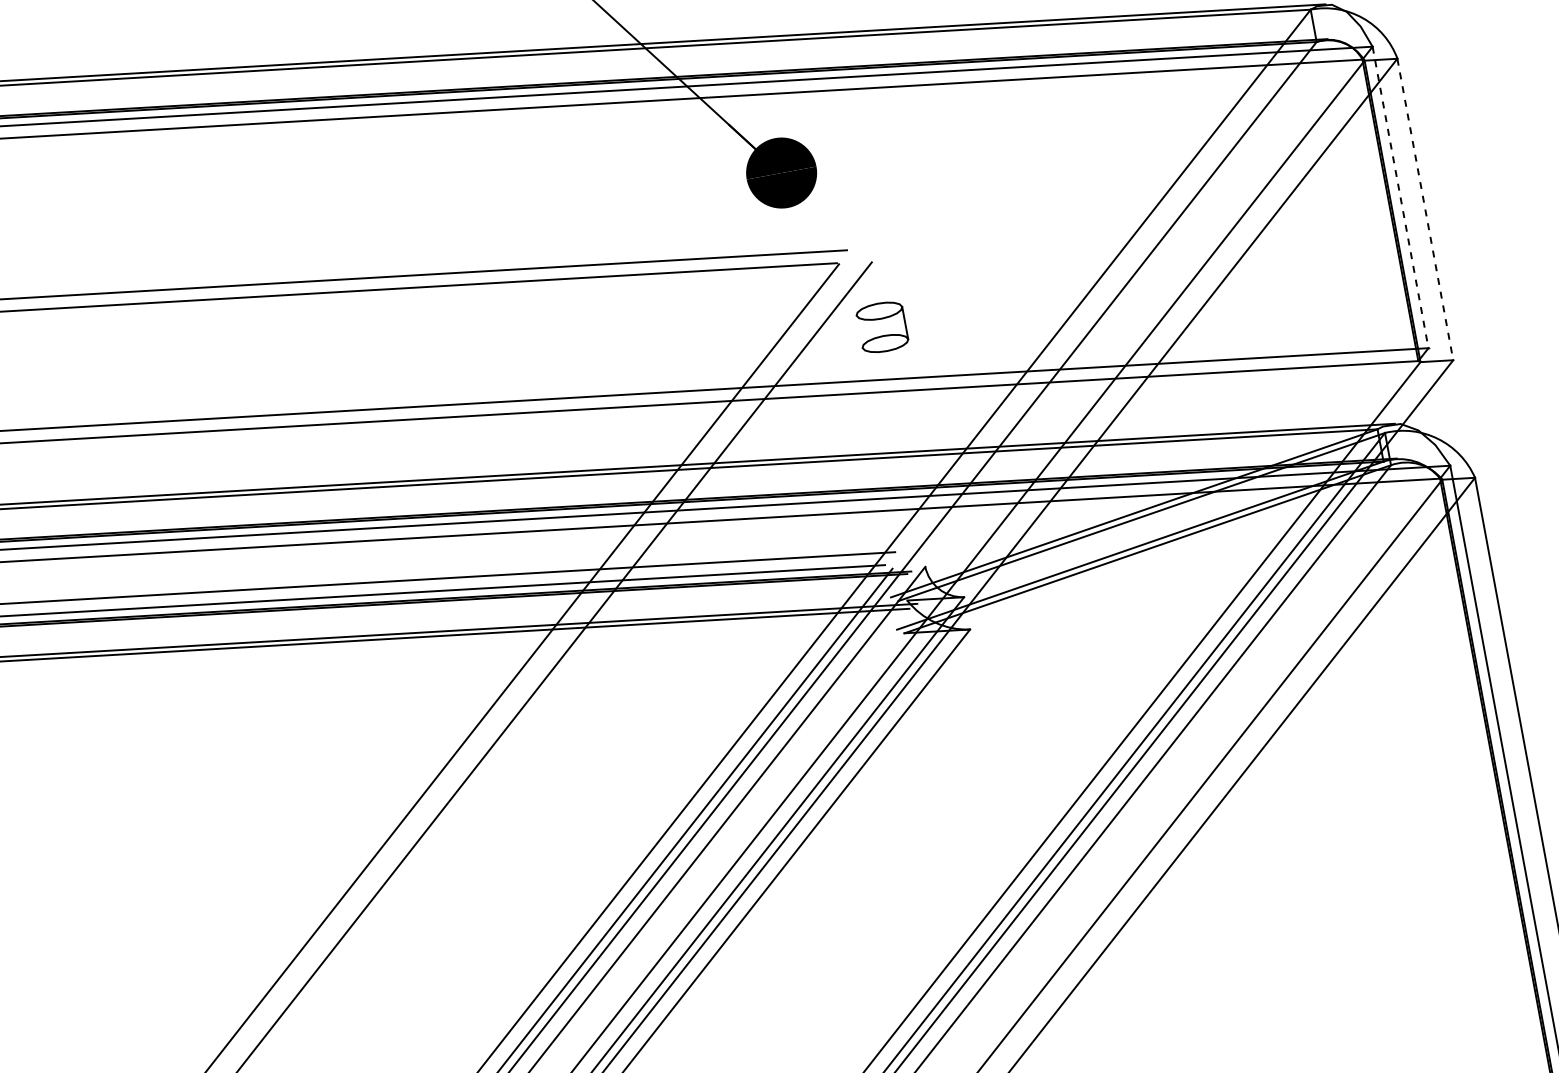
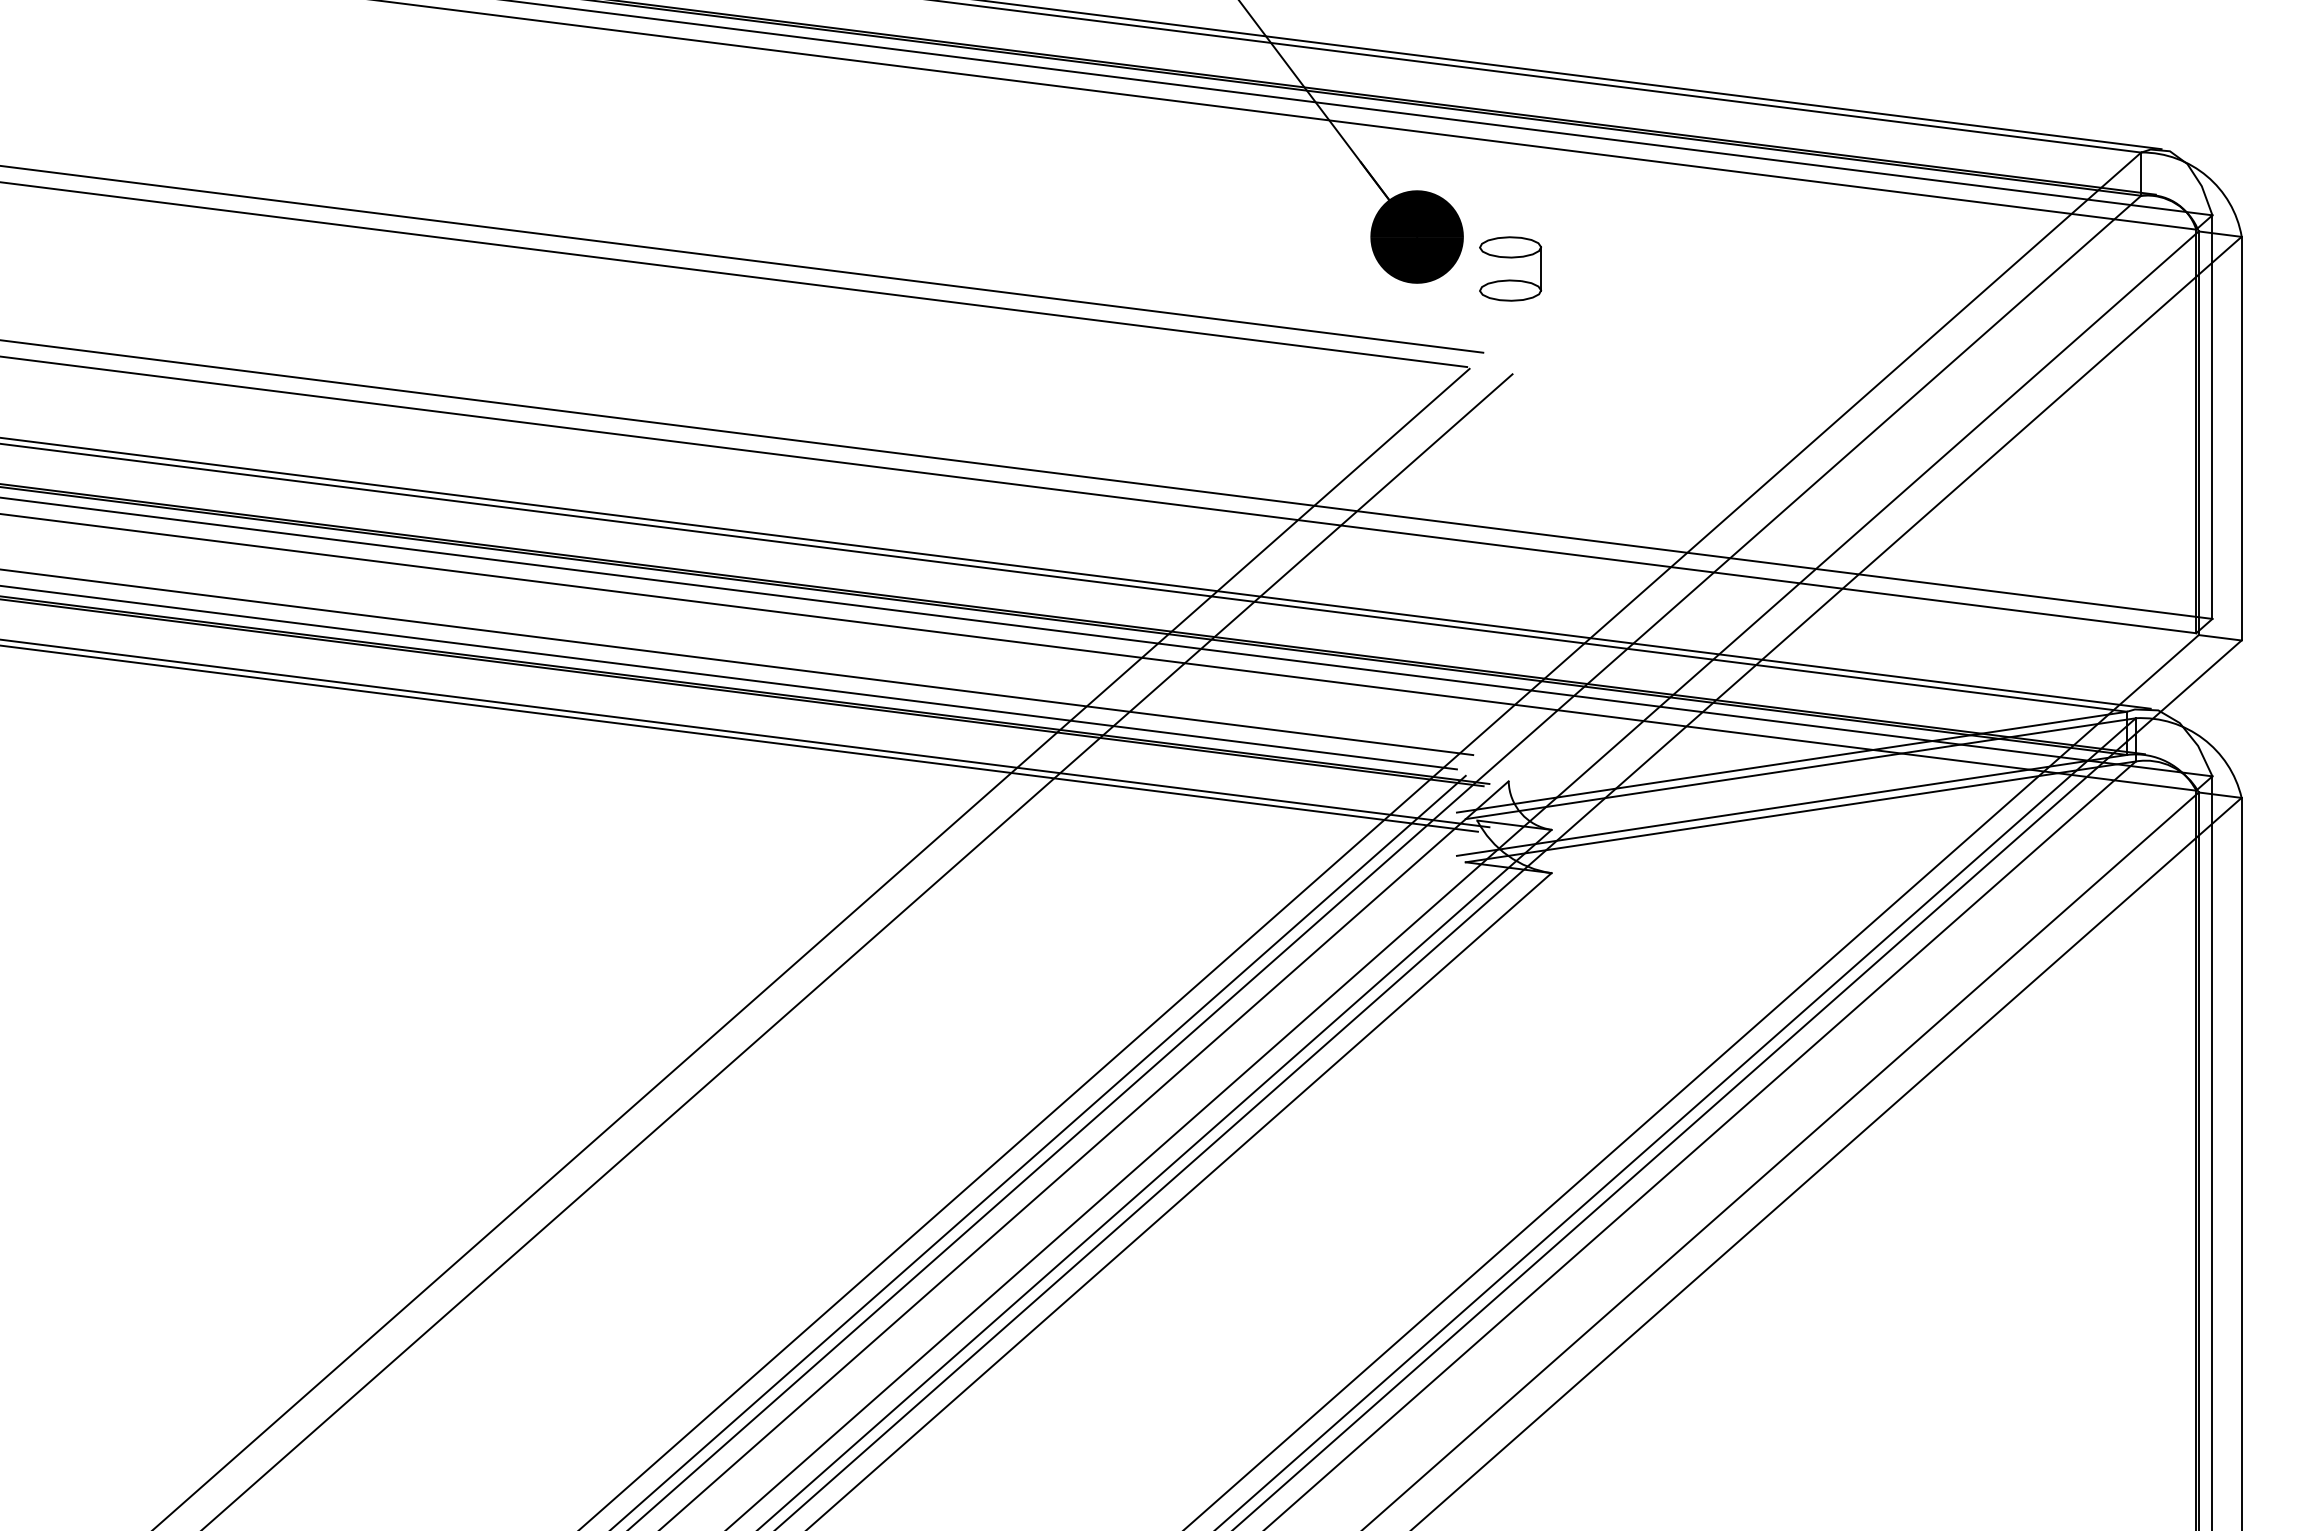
line: (1400, 197) -> (2212, 417), dashed -> solid
line: (1425, 209) -> (2241, 438), dashed -> solid
part: (880, 319) -> (1510, 258), moved

